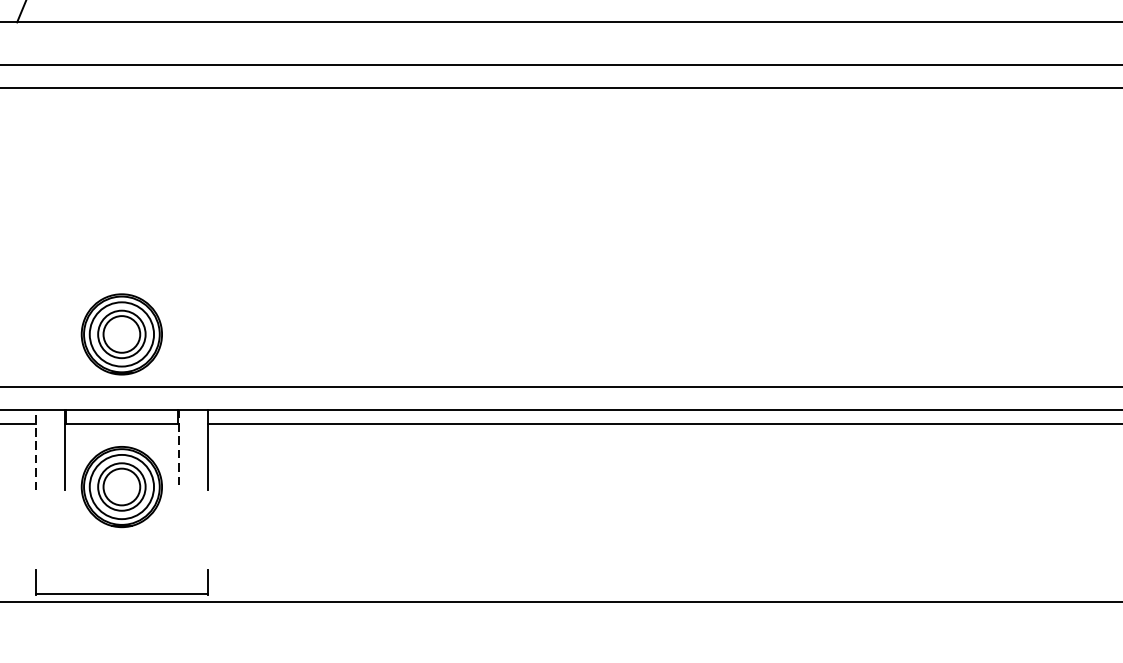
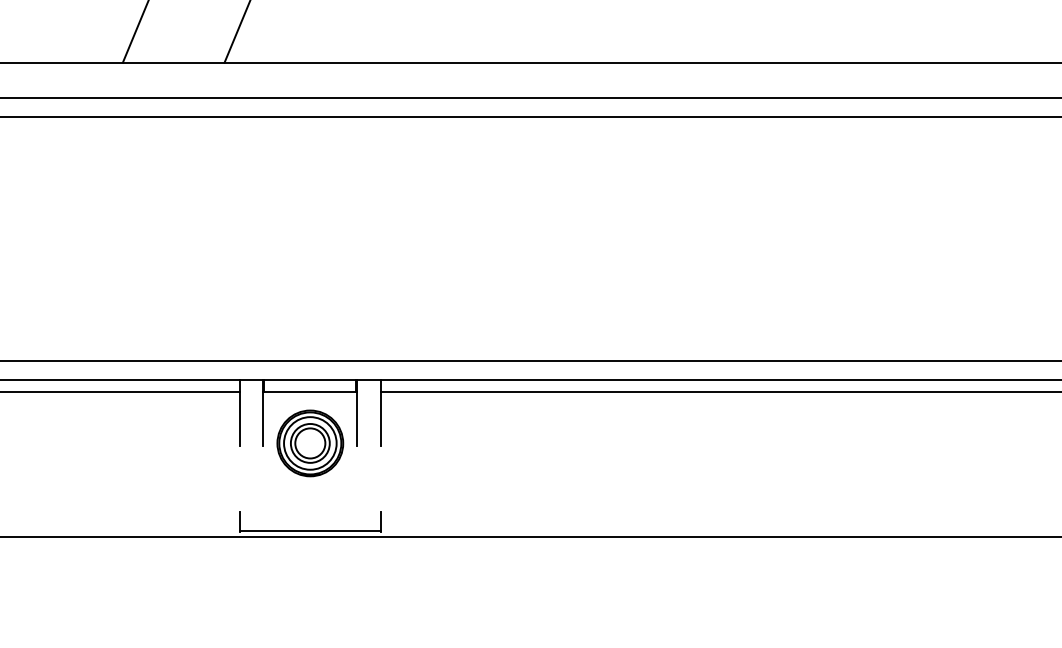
part: (122, 334) -> (310, 318), removed
line: (35, 449) -> (239, 412), dashed -> solid
line: (179, 450) -> (357, 413), dashed -> solid

